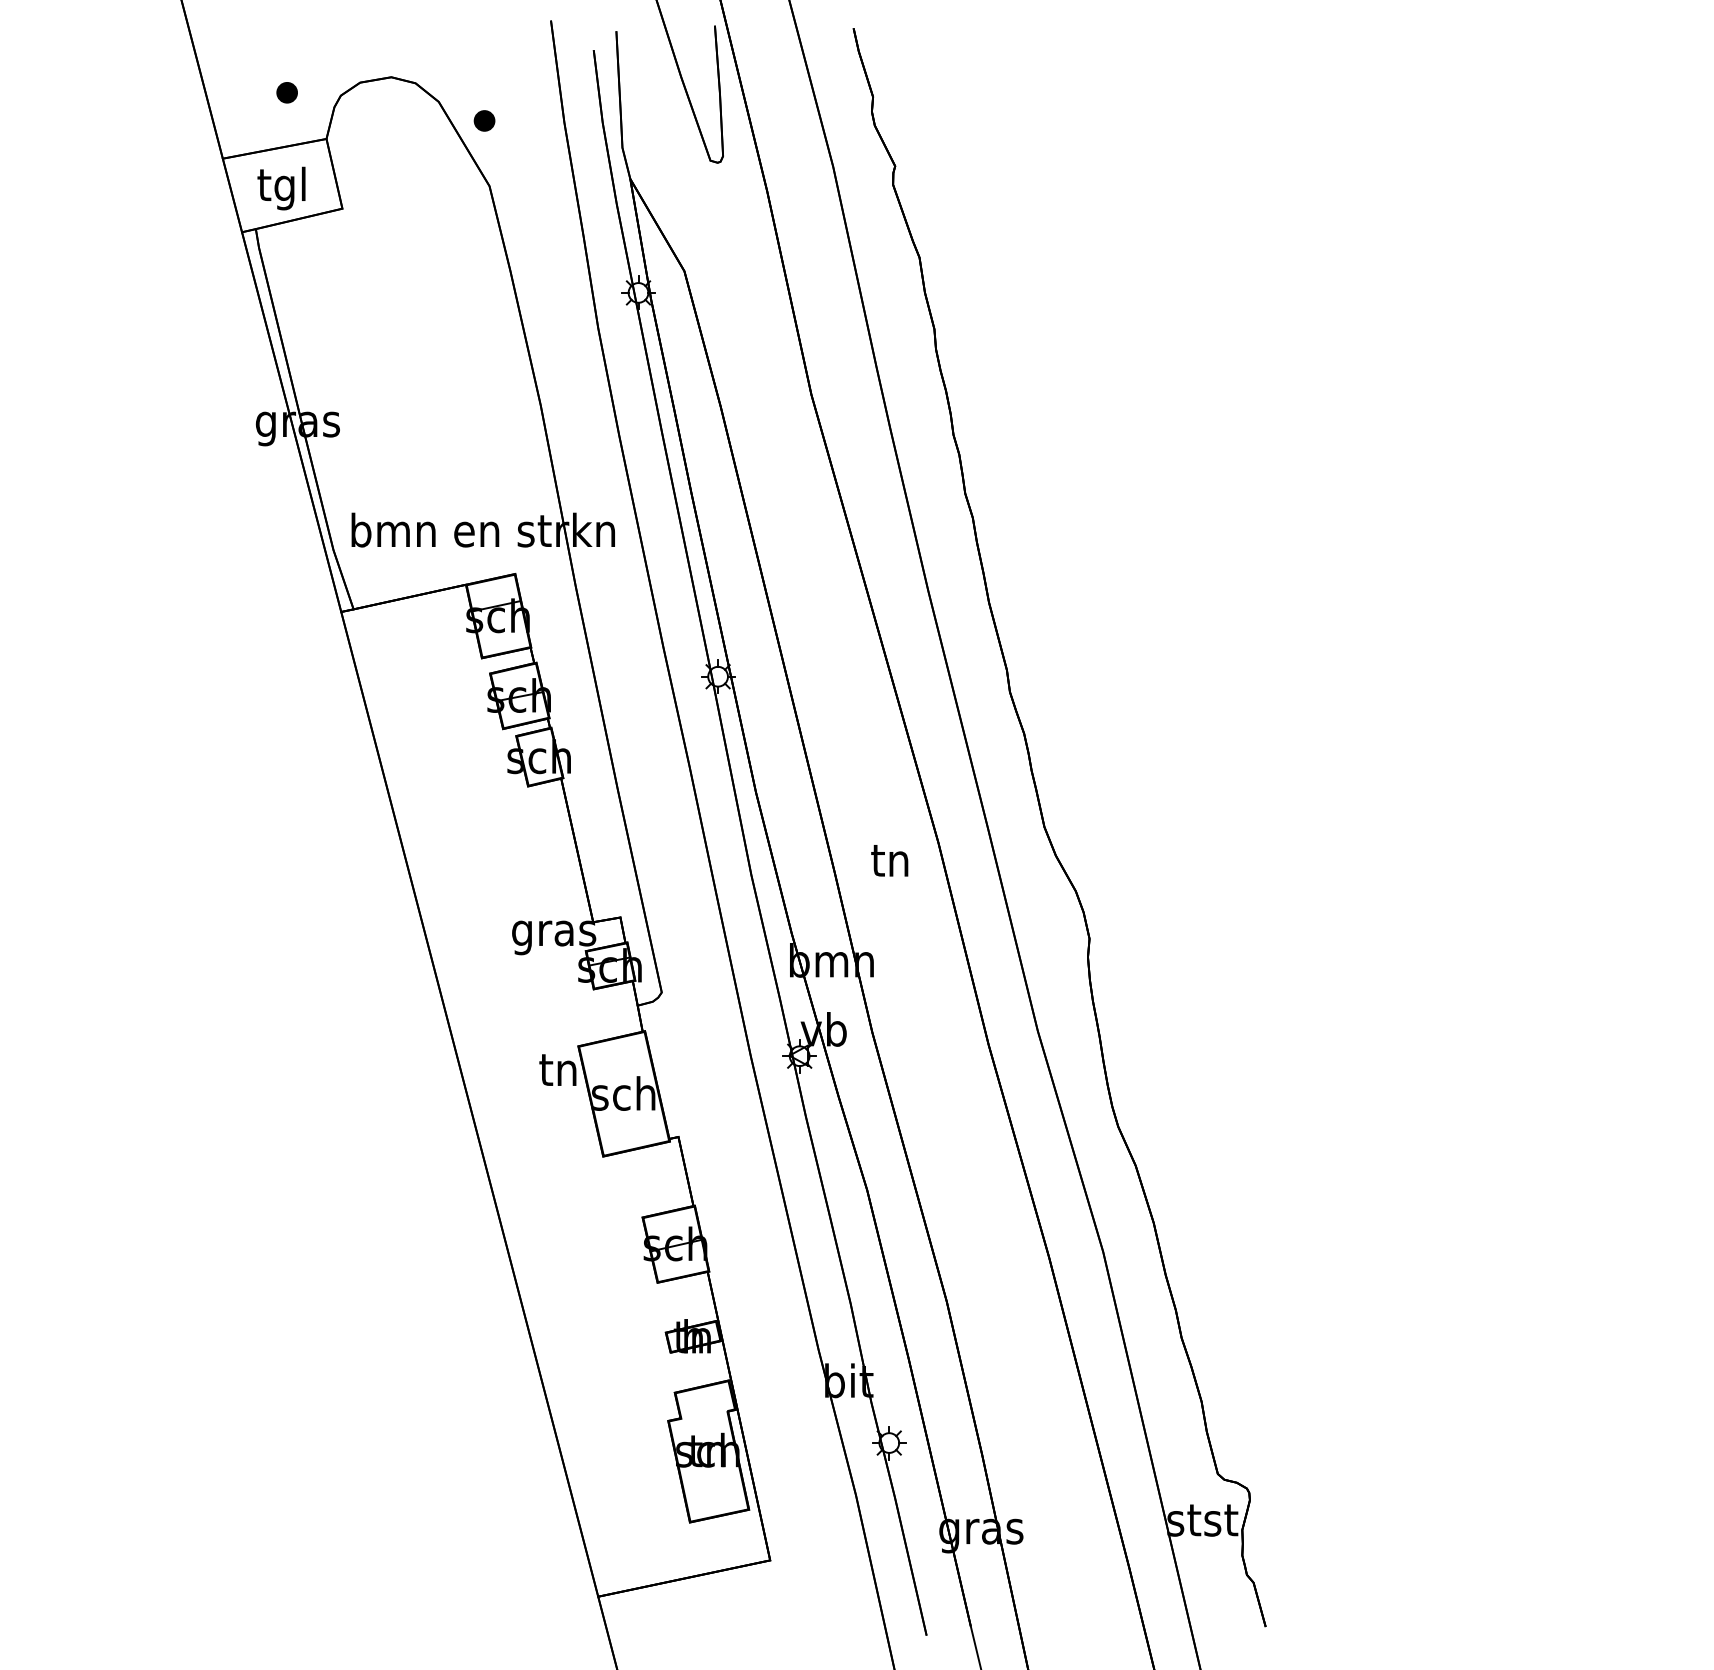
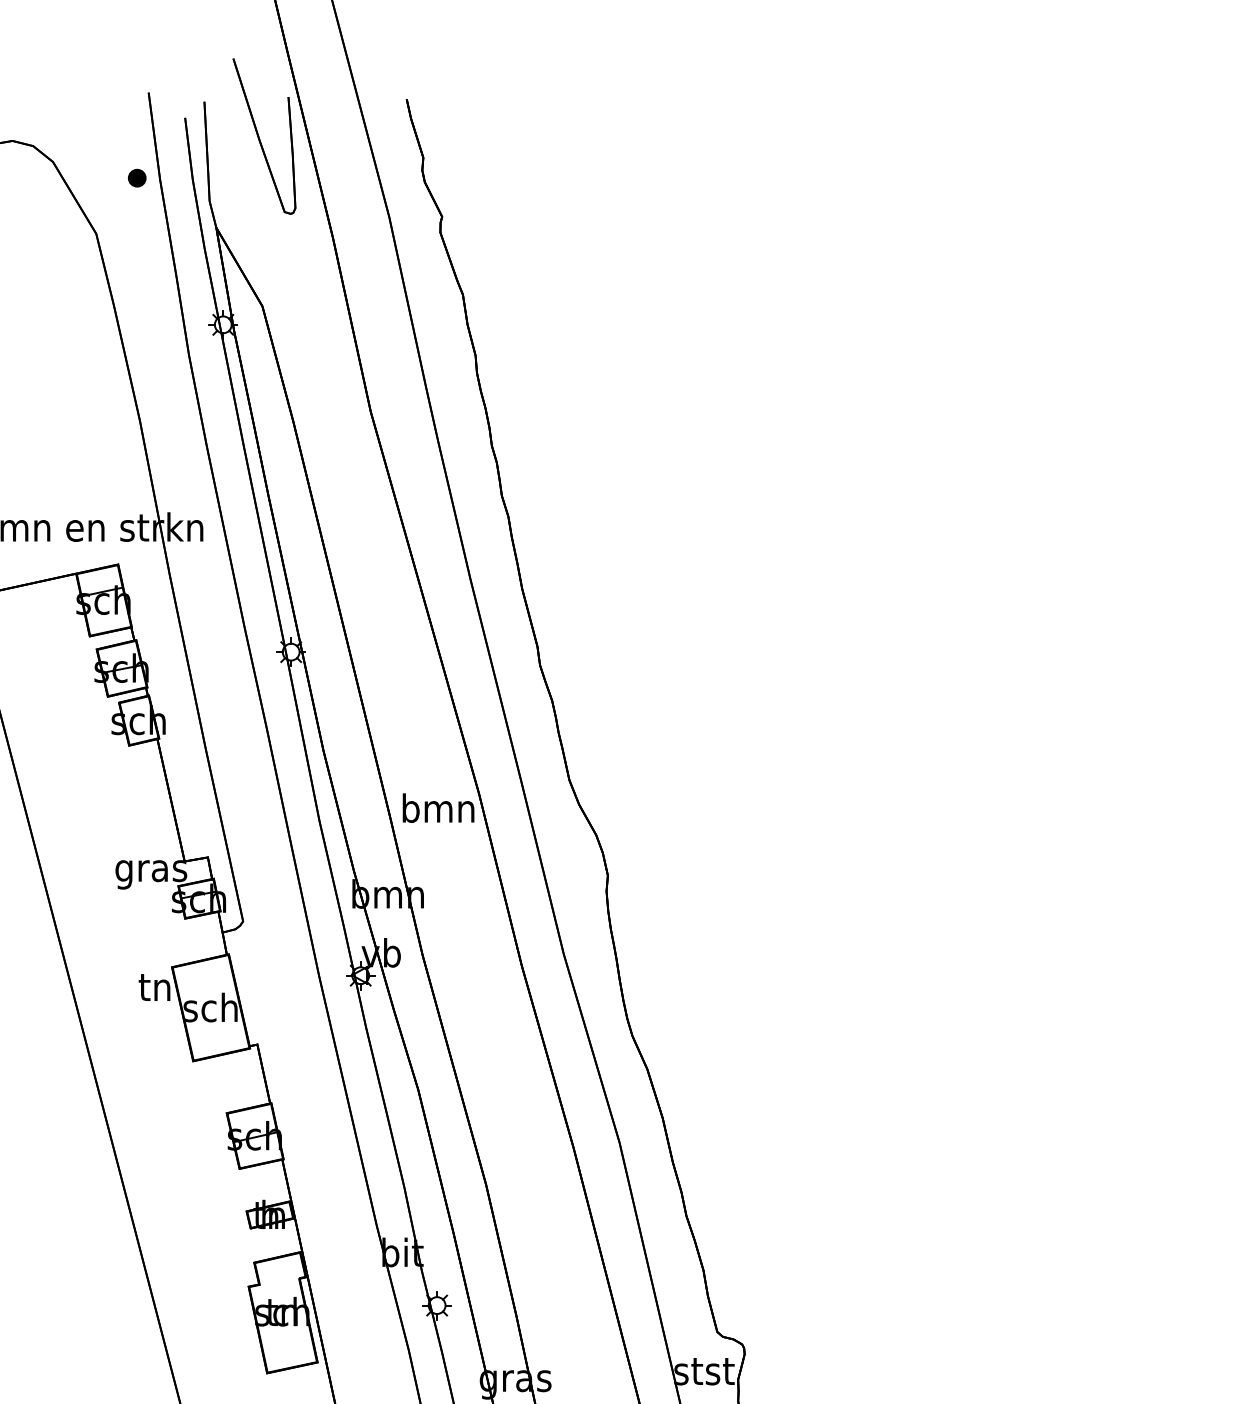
part: (484, 120) -> (137, 177), moved
text: (890, 859) -> (438, 807), tn -> bmn

